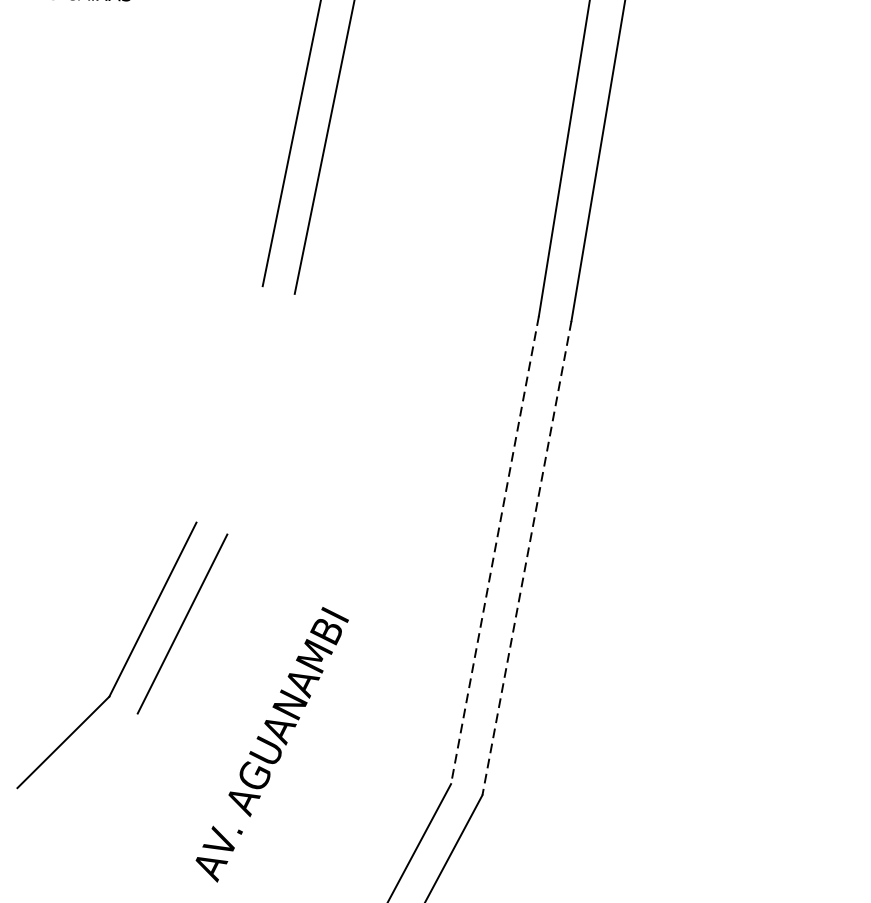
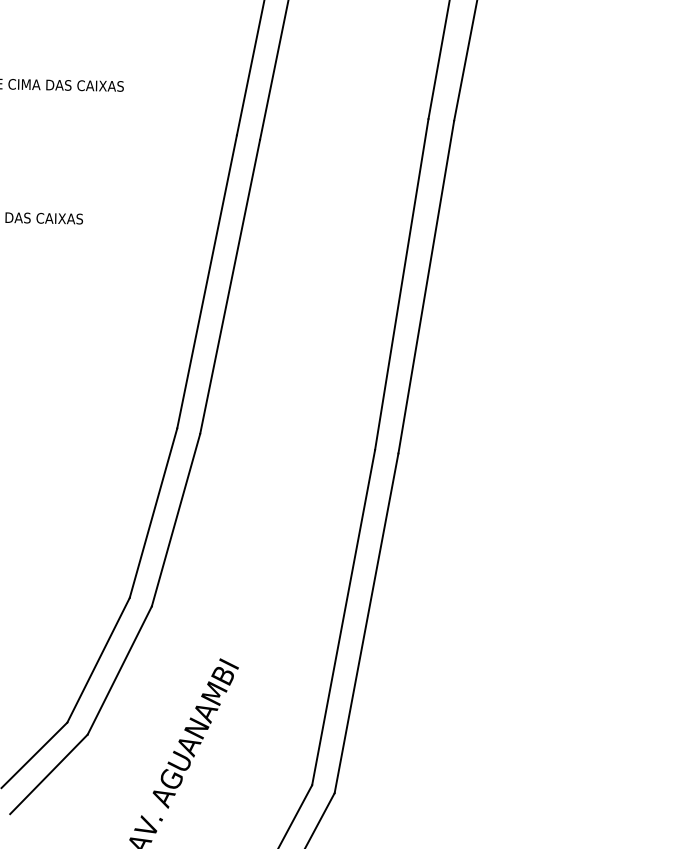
line: (229, 403) -> (153, 512), added
line: (260, 414) -> (175, 520), added
line: (494, 549) -> (343, 617), dashed -> solid
line: (526, 558) -> (366, 623), dashed -> solid
line: (83, 769) -> (48, 774), added

